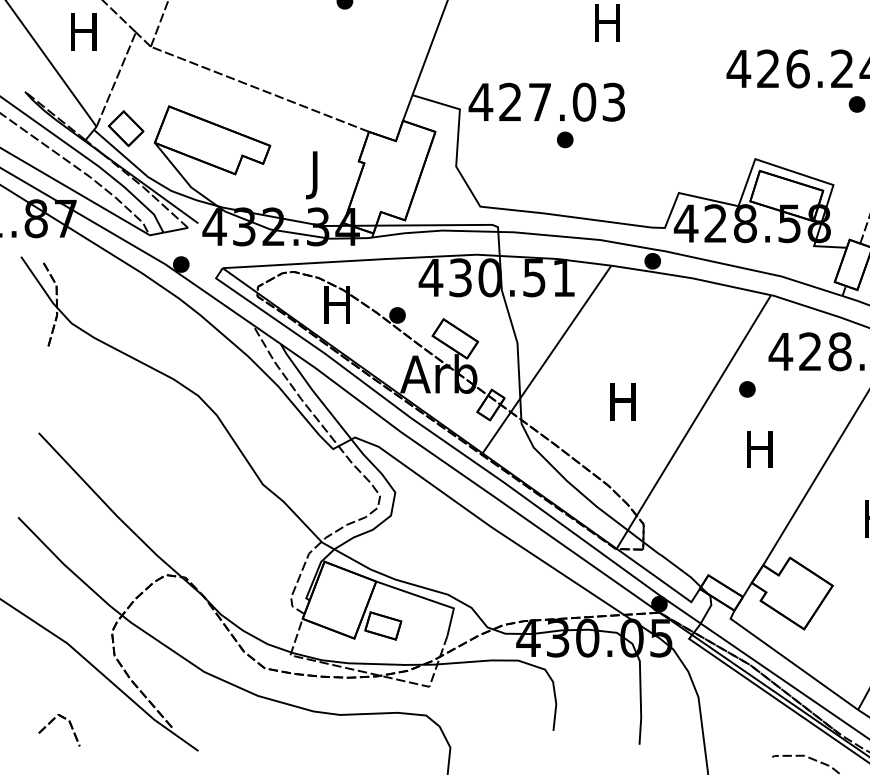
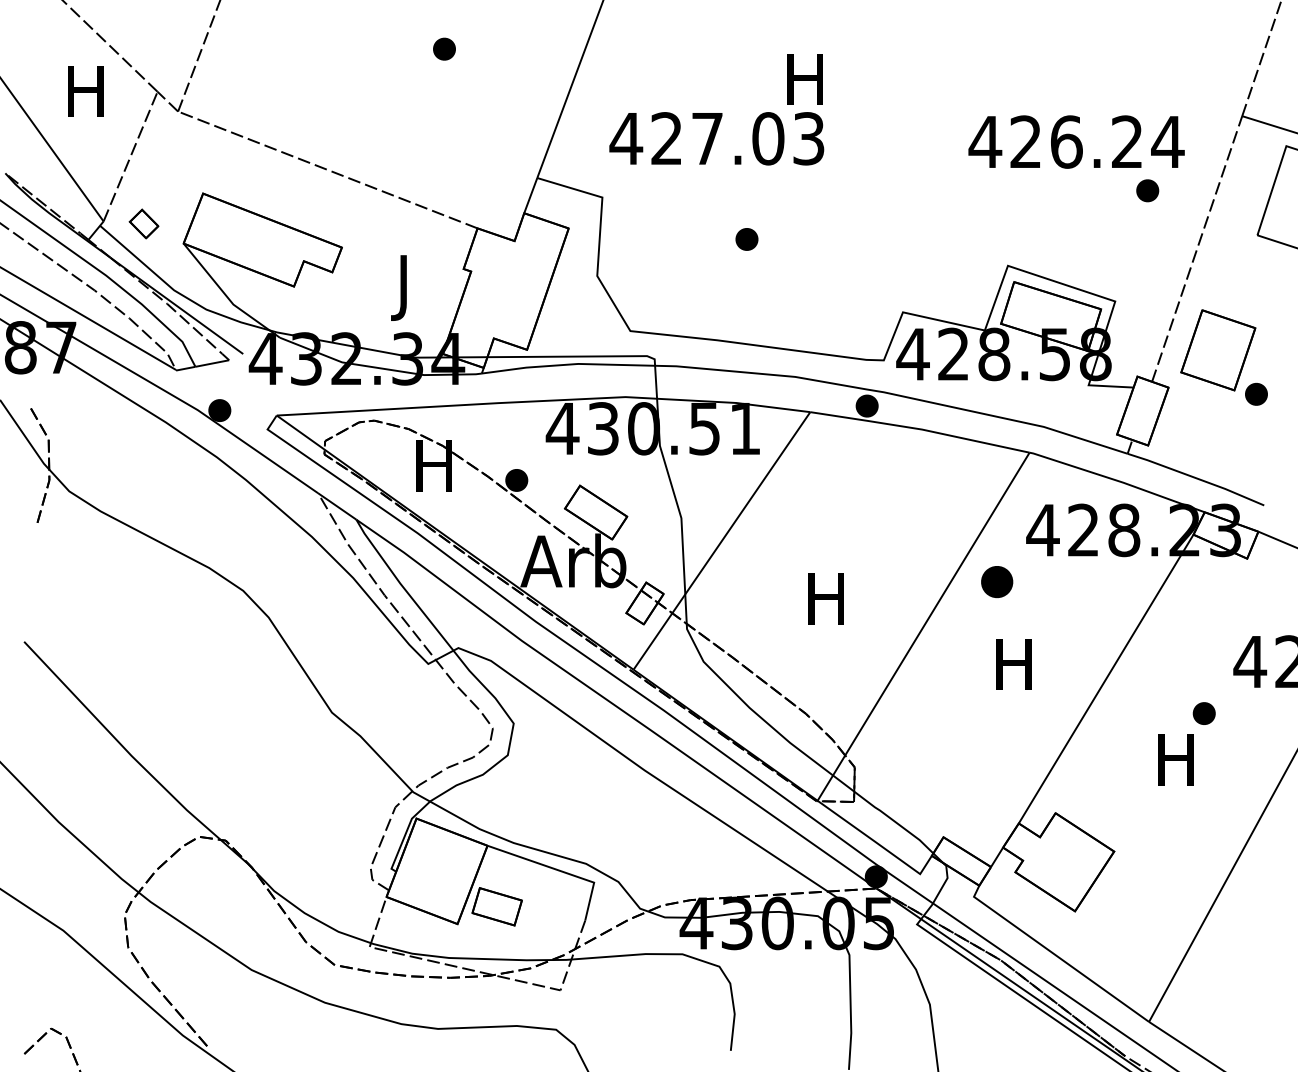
text: (546, 102) -> (716, 138), moved
part: (125, 128) -> (143, 223), size x0.6
part: (746, 389) -> (996, 581), size x1.4

